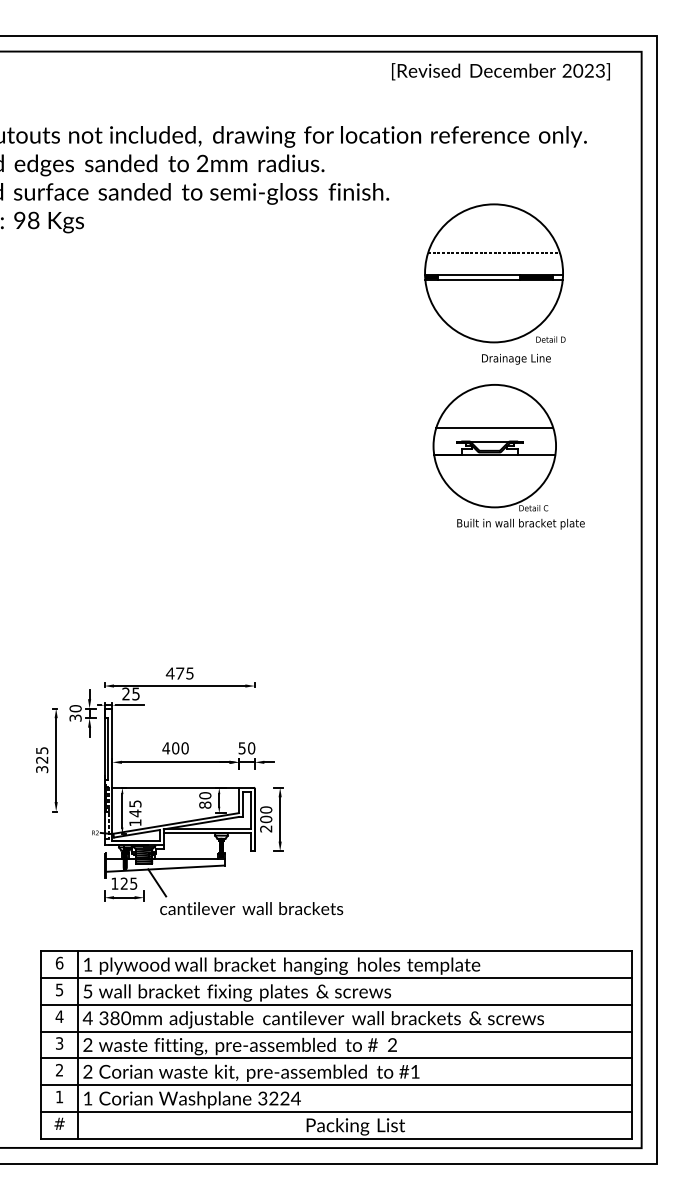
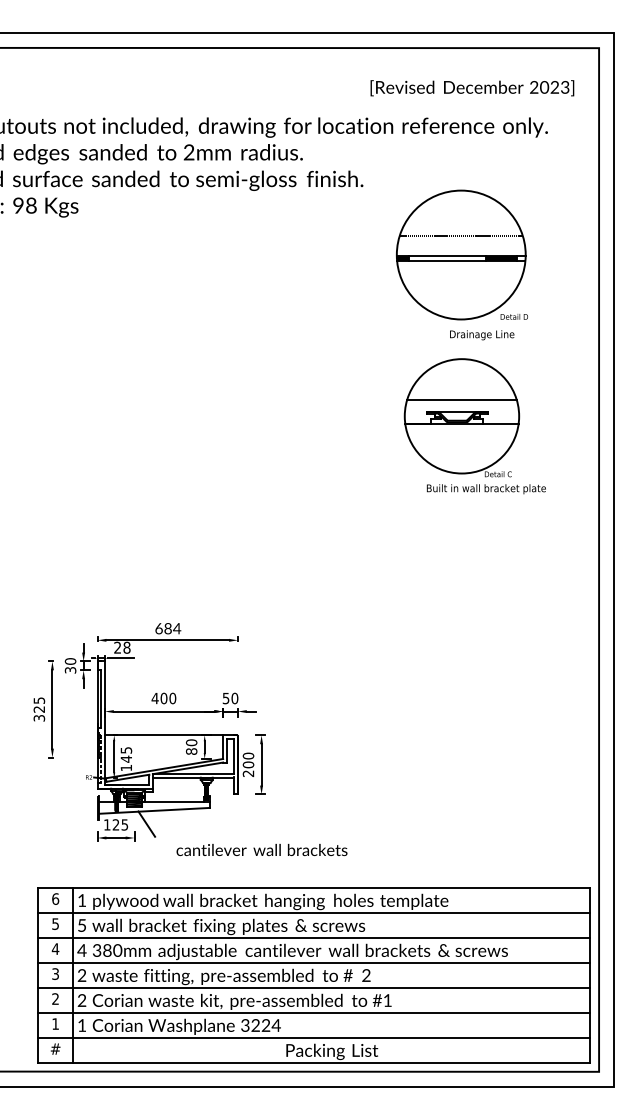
text: (500, 71) -> (471, 88), moved
text: (179, 673) -> (167, 628), 475 -> 684
text: (135, 693) -> (126, 647), 25 -> 28
text: (251, 908) -> (261, 849), moved

